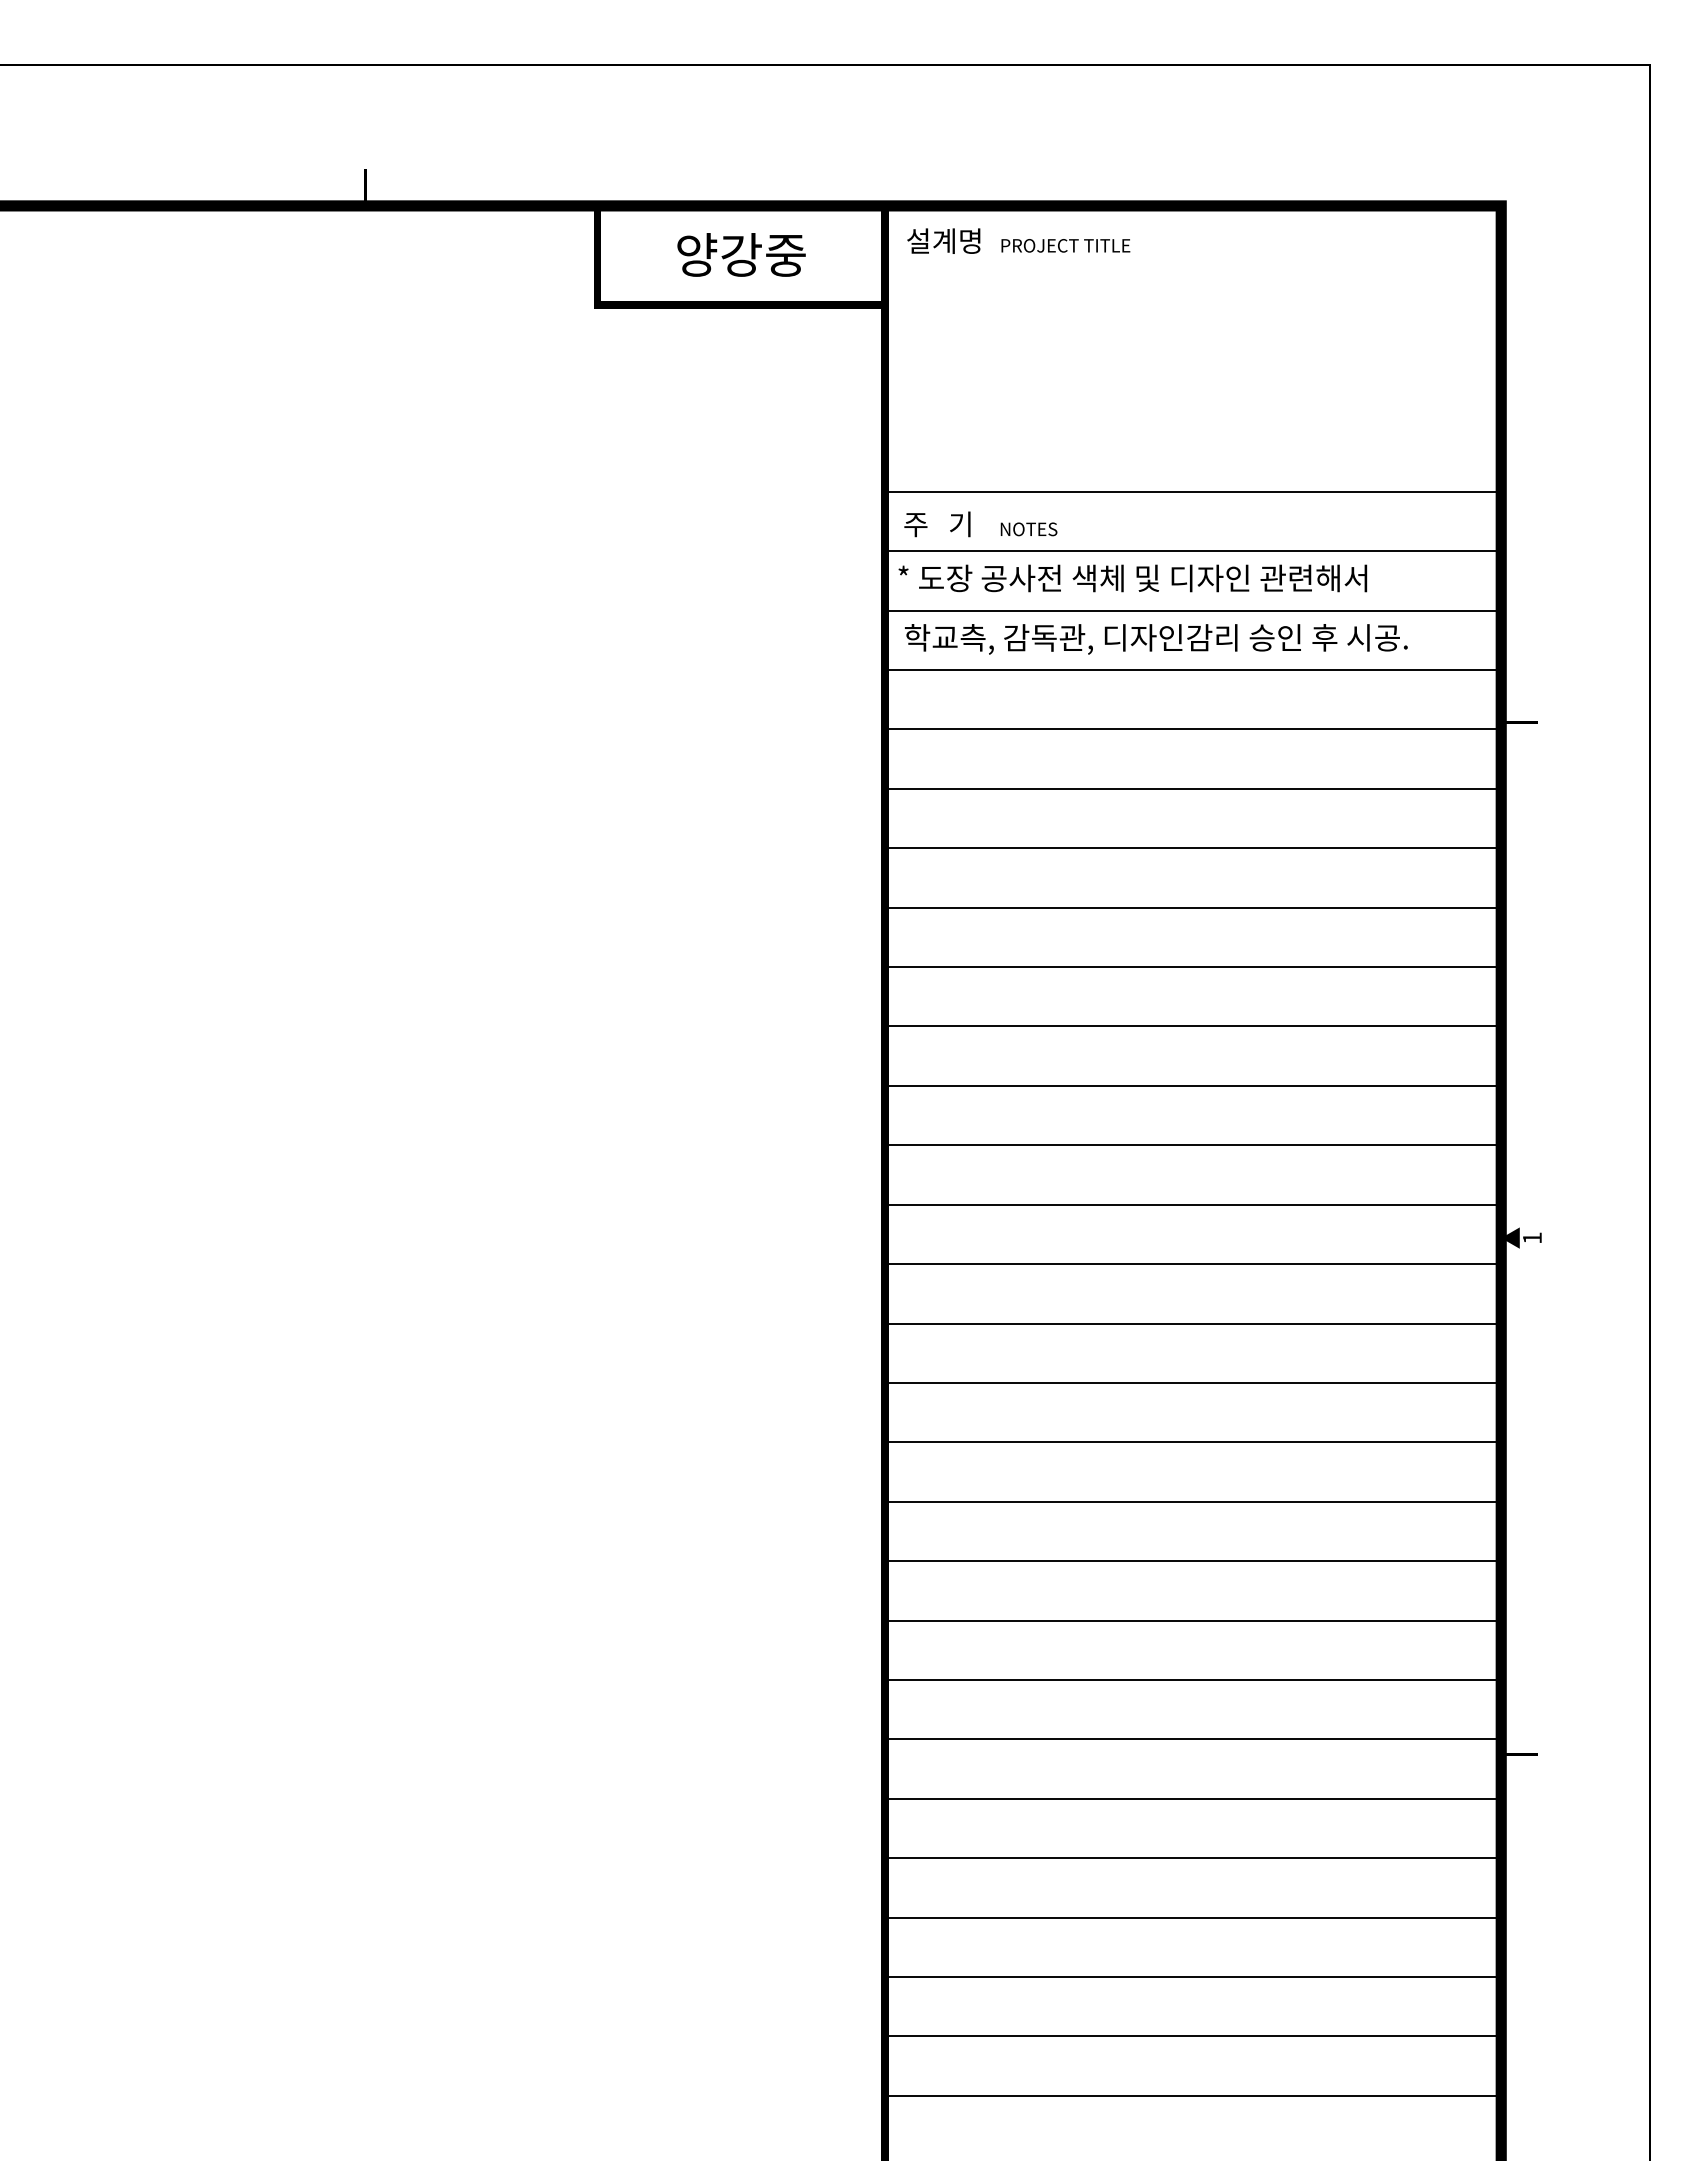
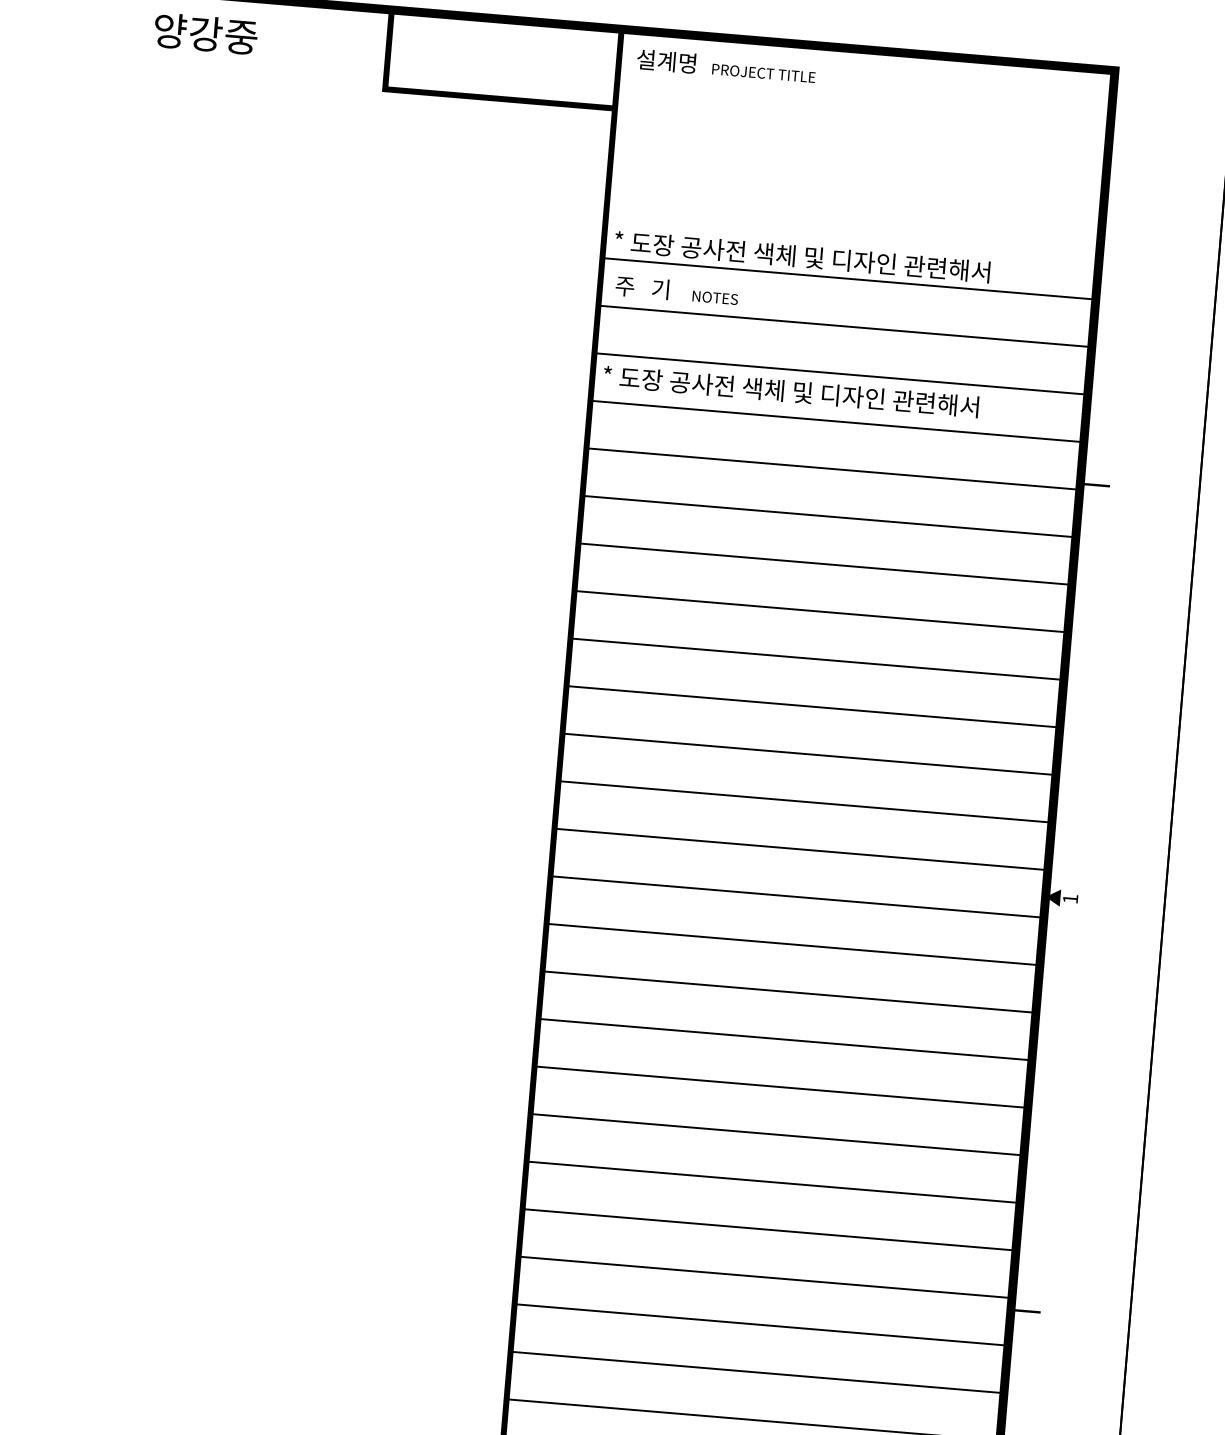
text: (741, 254) -> (205, 33), moved
text: (1132, 578) -> (802, 256), moved
text: (1152, 639) -> (806, 394), 학교측, 감독관, 디자인감리 승인 후 시공. -> * 도장 공사전 색체 및 디자인 관련해서

